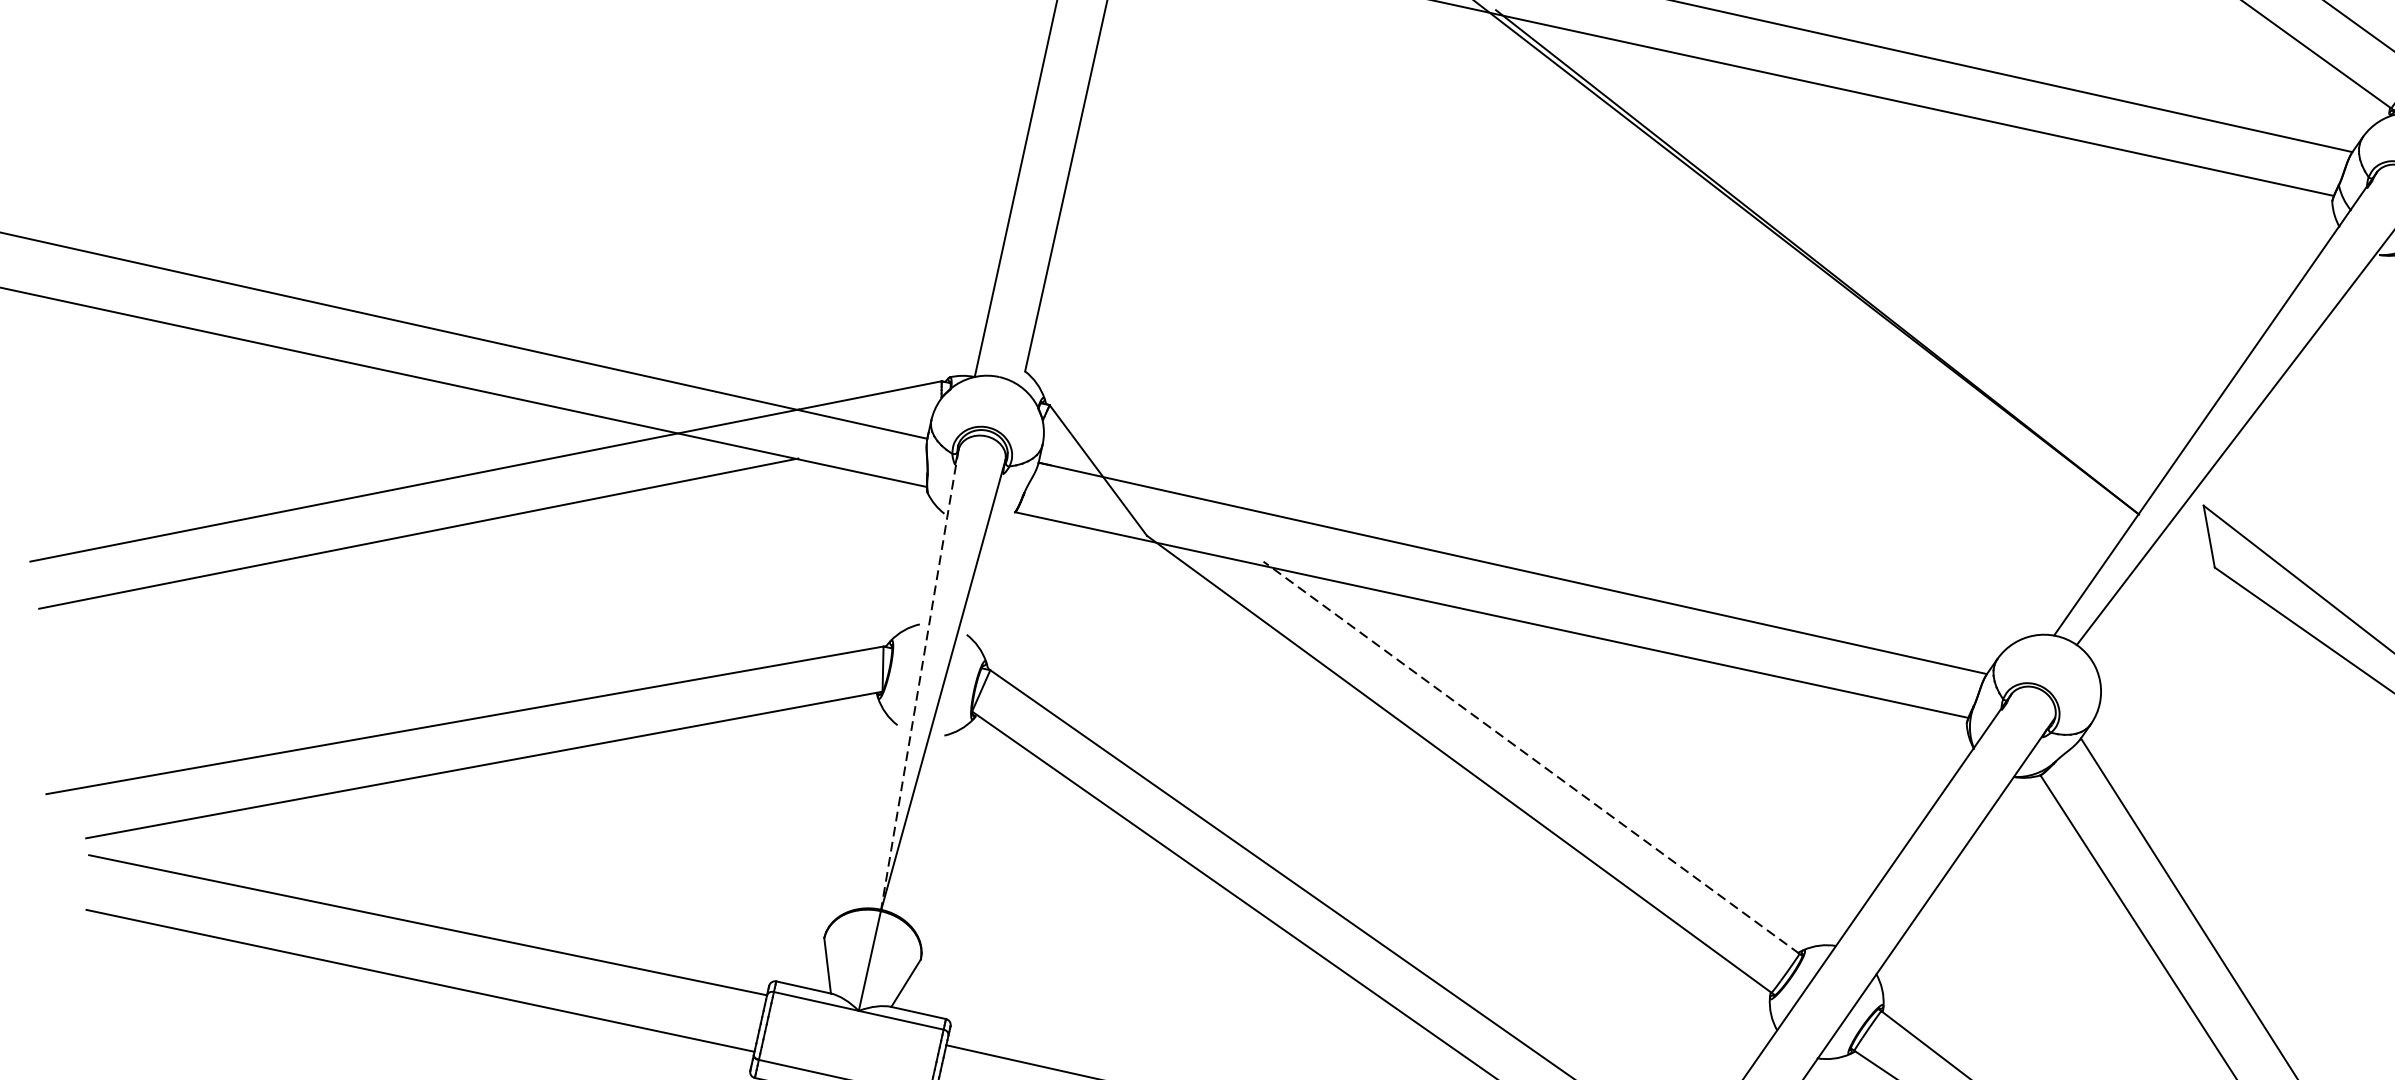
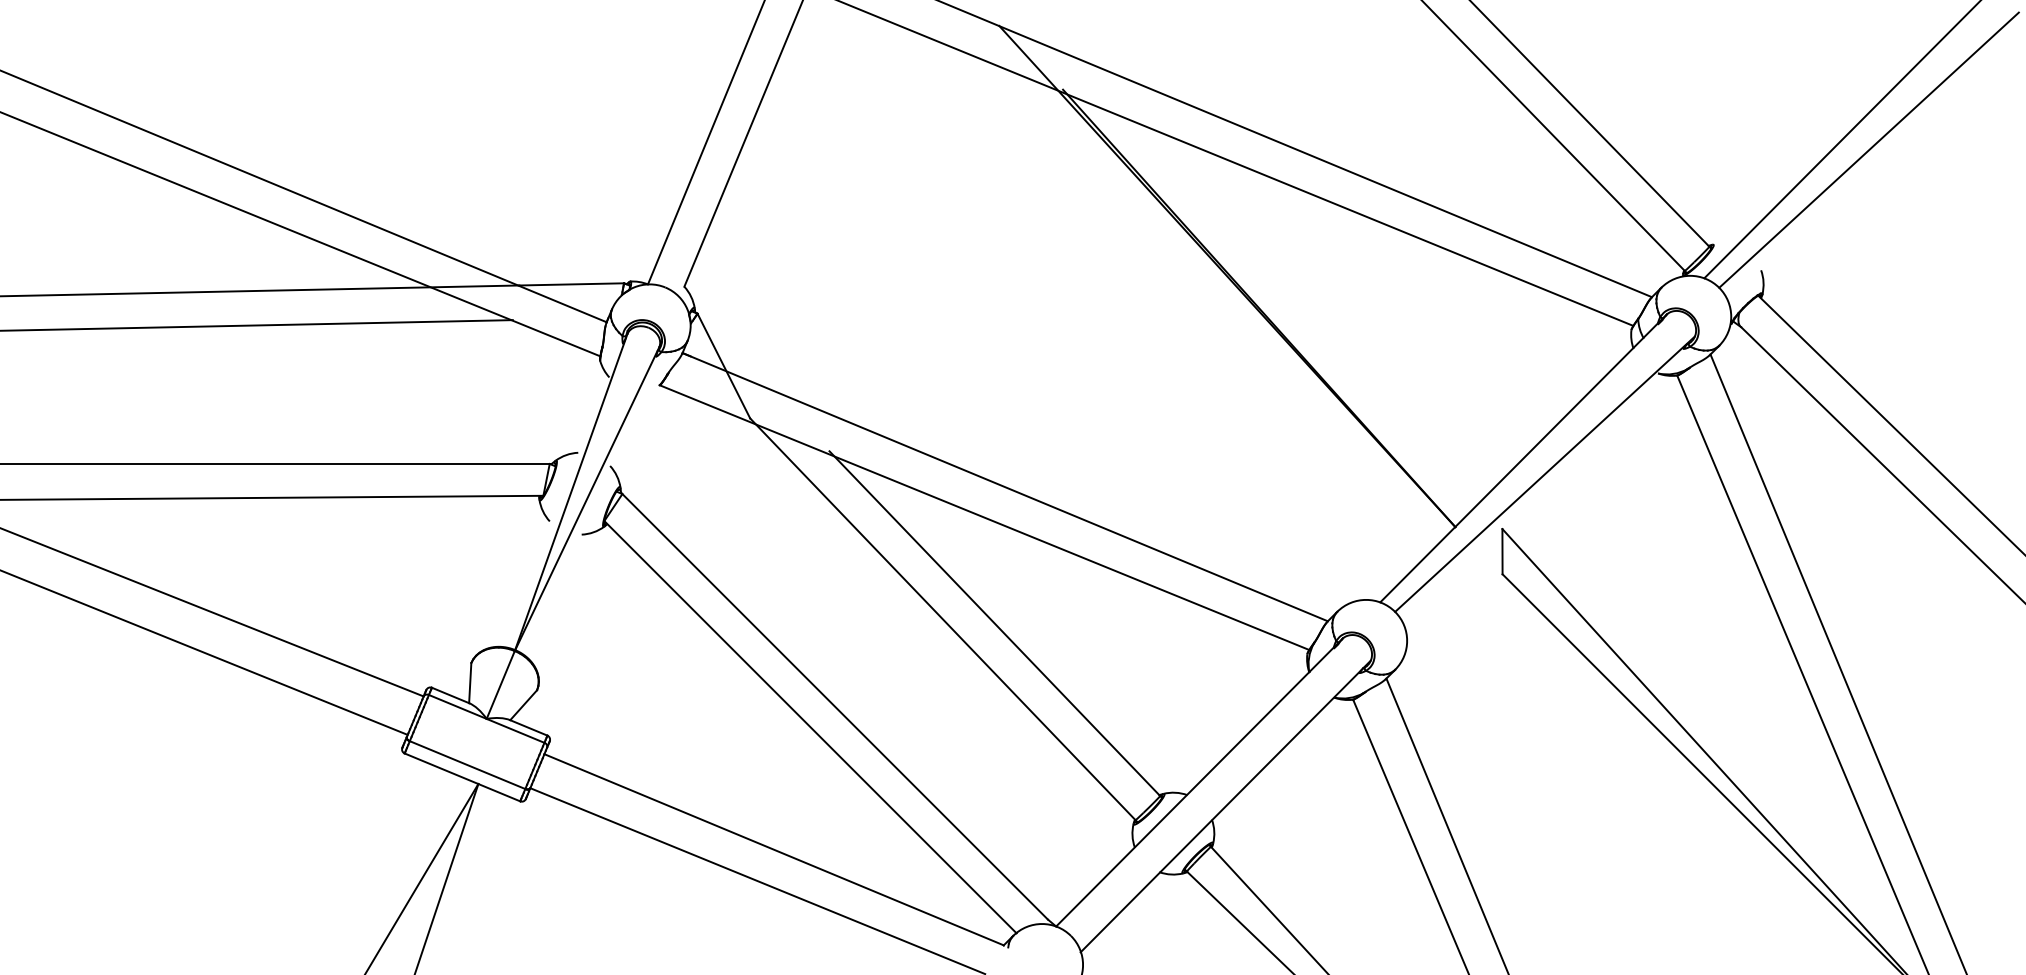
line: (920, 680) -> (571, 492), dashed -> solid
line: (1531, 757) -> (994, 623), dashed -> solid

